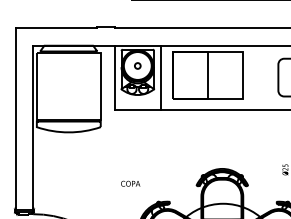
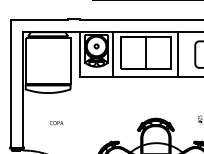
line: (254, 77) -> (178, 54), added
text: (130, 184) -> (56, 123), moved

